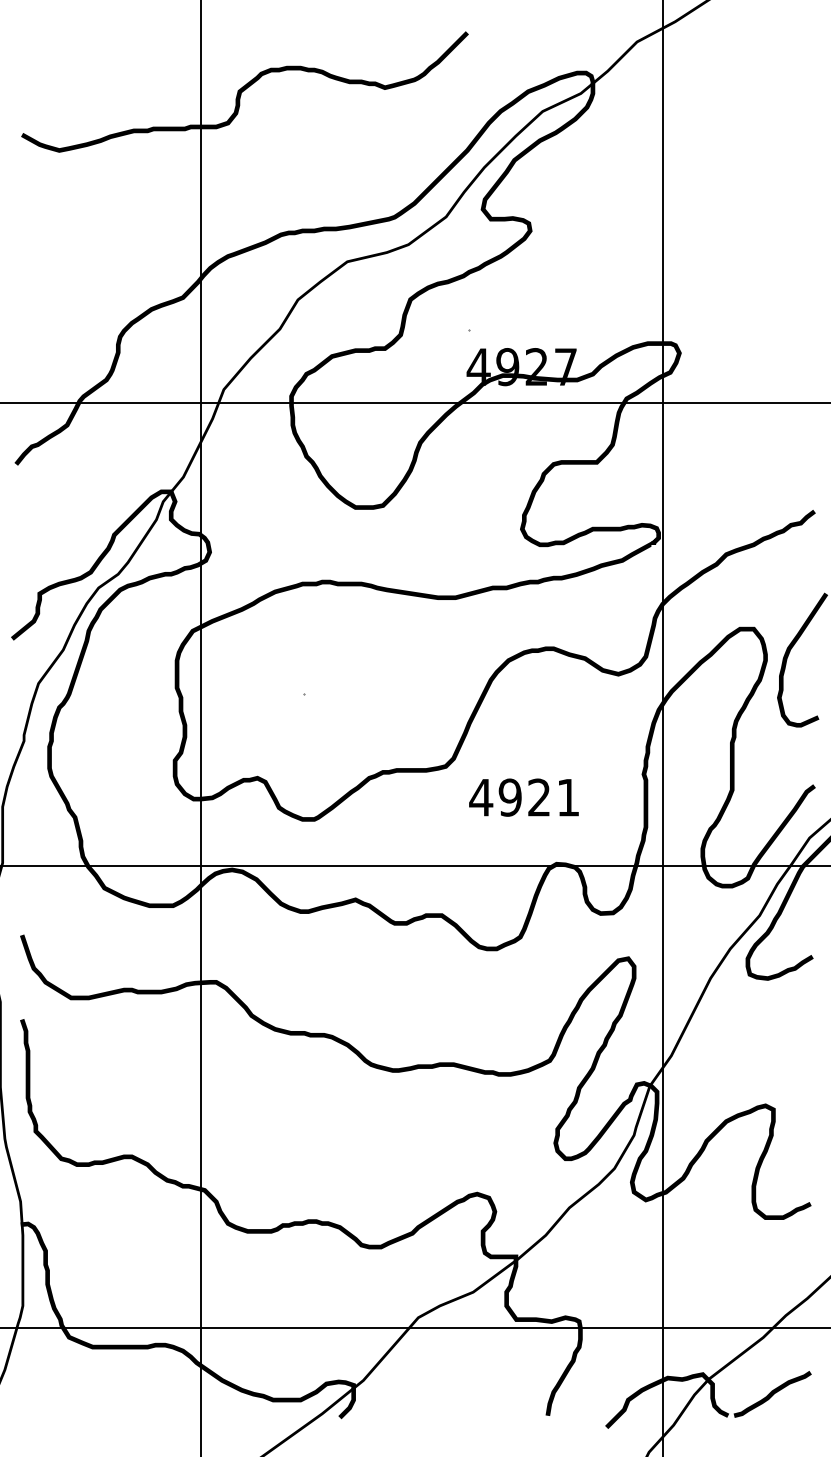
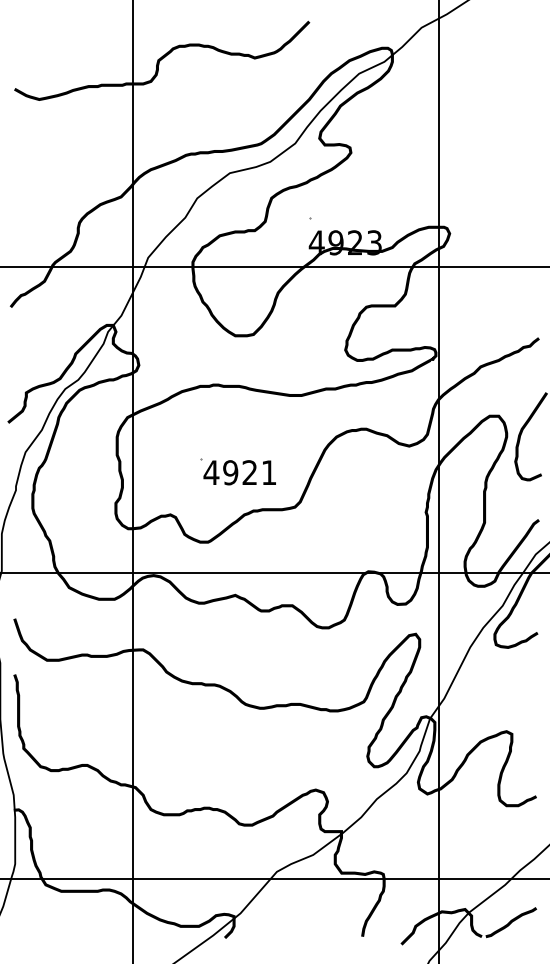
text: (565, 366) -> (374, 242), 4927 -> 4923
text: (523, 797) -> (239, 472), moved

